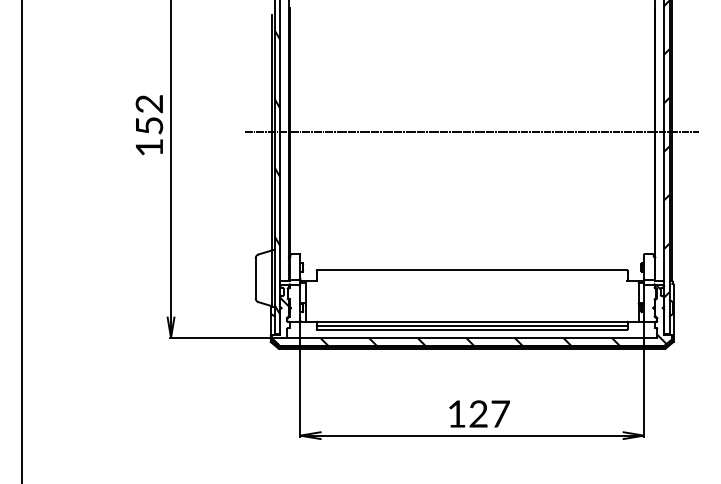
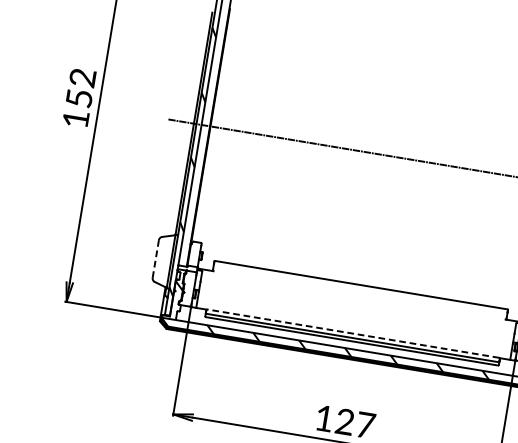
line: (255, 278) -> (155, 259), solid -> dashed
line: (472, 321) -> (353, 333), solid -> dashed

